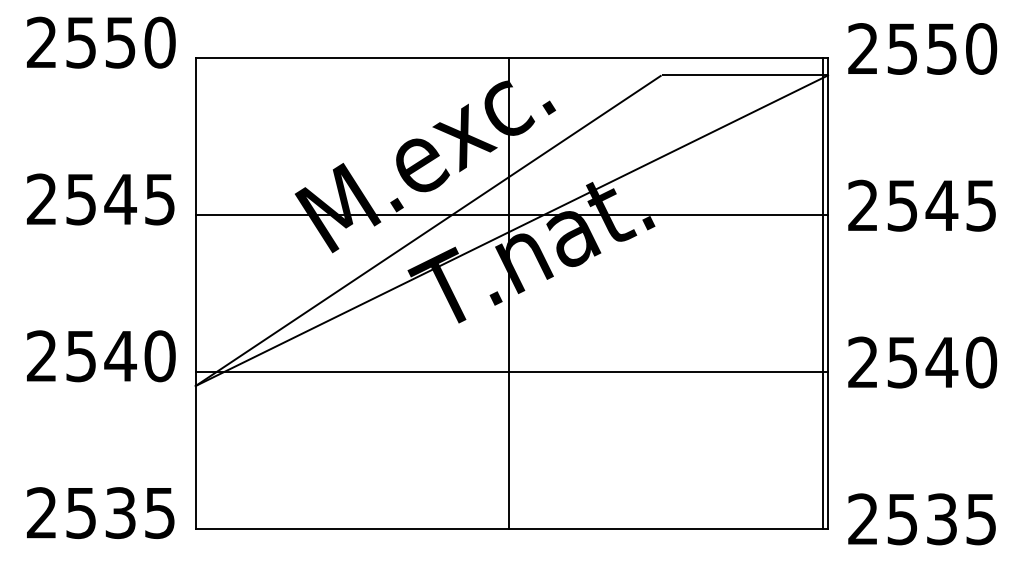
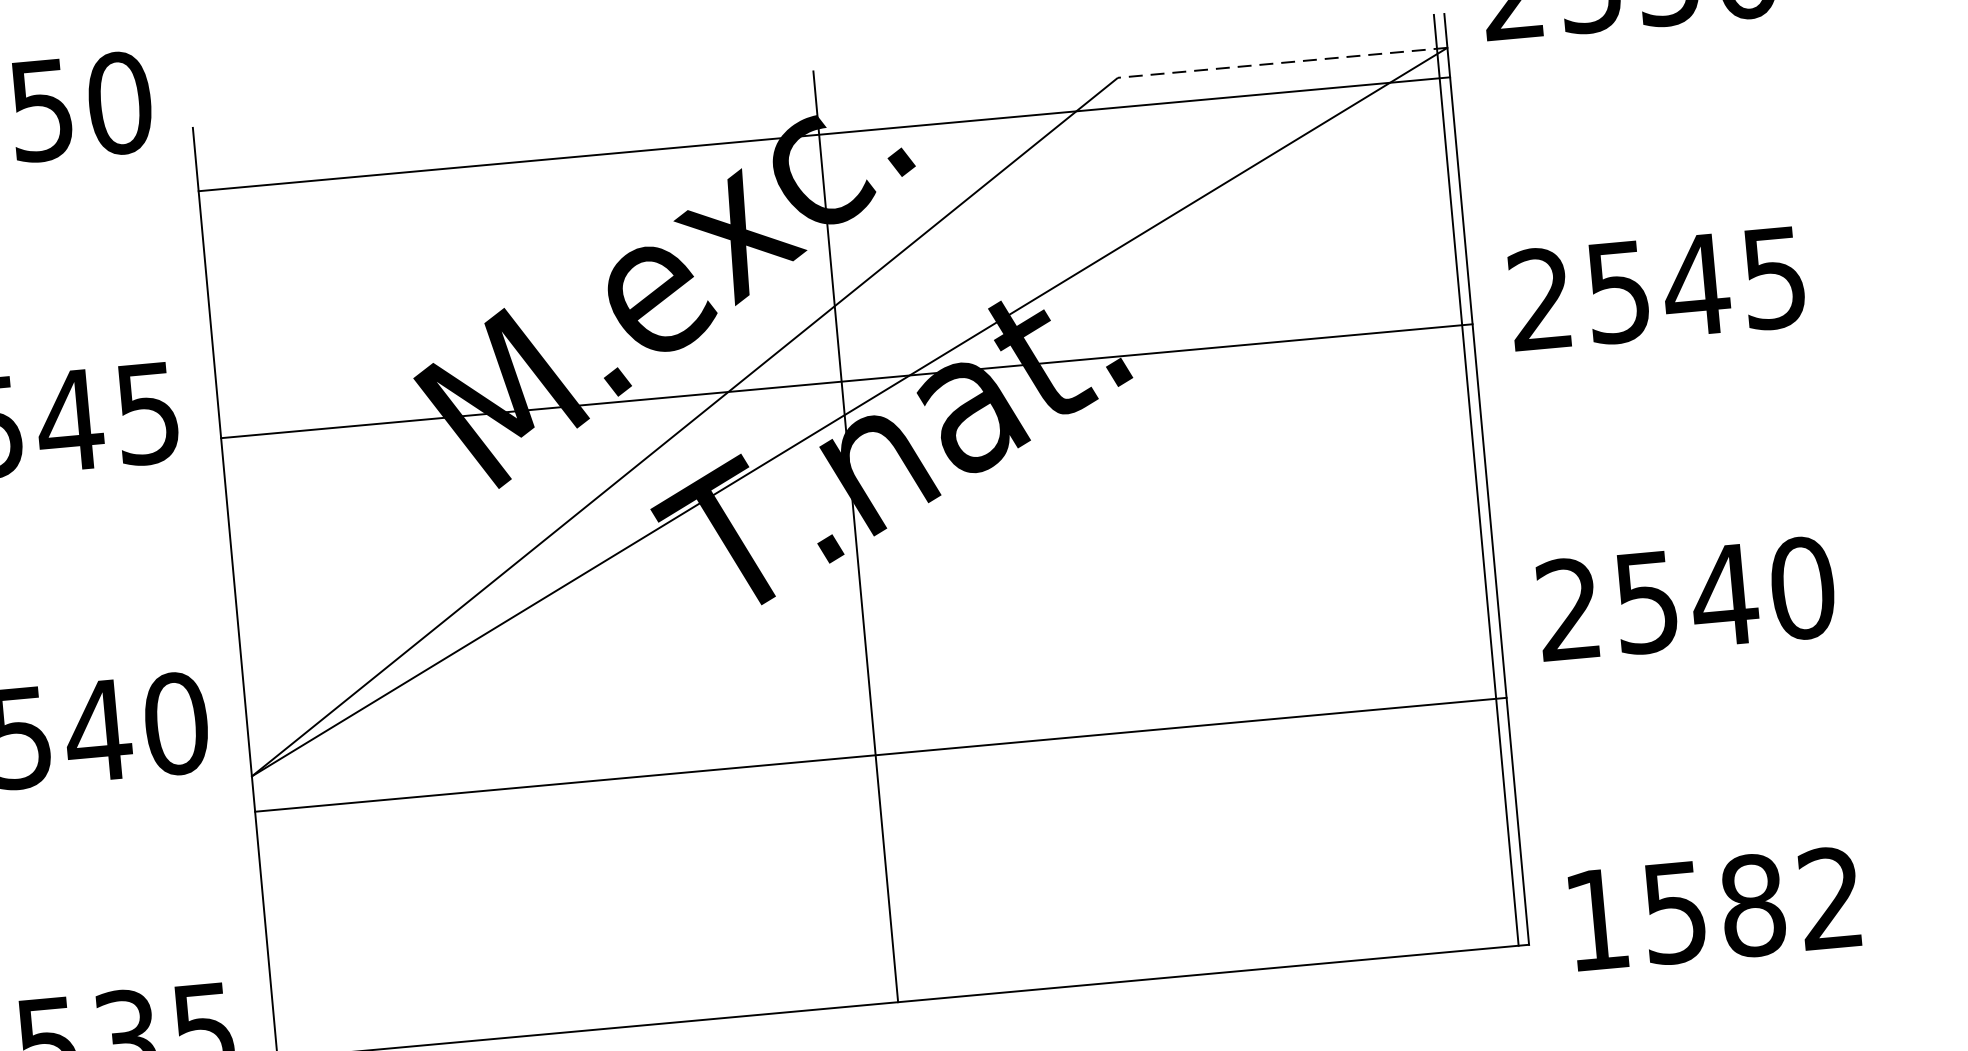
line: (511, 58) -> (823, 134), moved
line: (744, 75) -> (1282, 62), solid -> dashed
line: (511, 371) -> (880, 753), moved
text: (921, 519) -> (1712, 909), 2535 -> 1582

